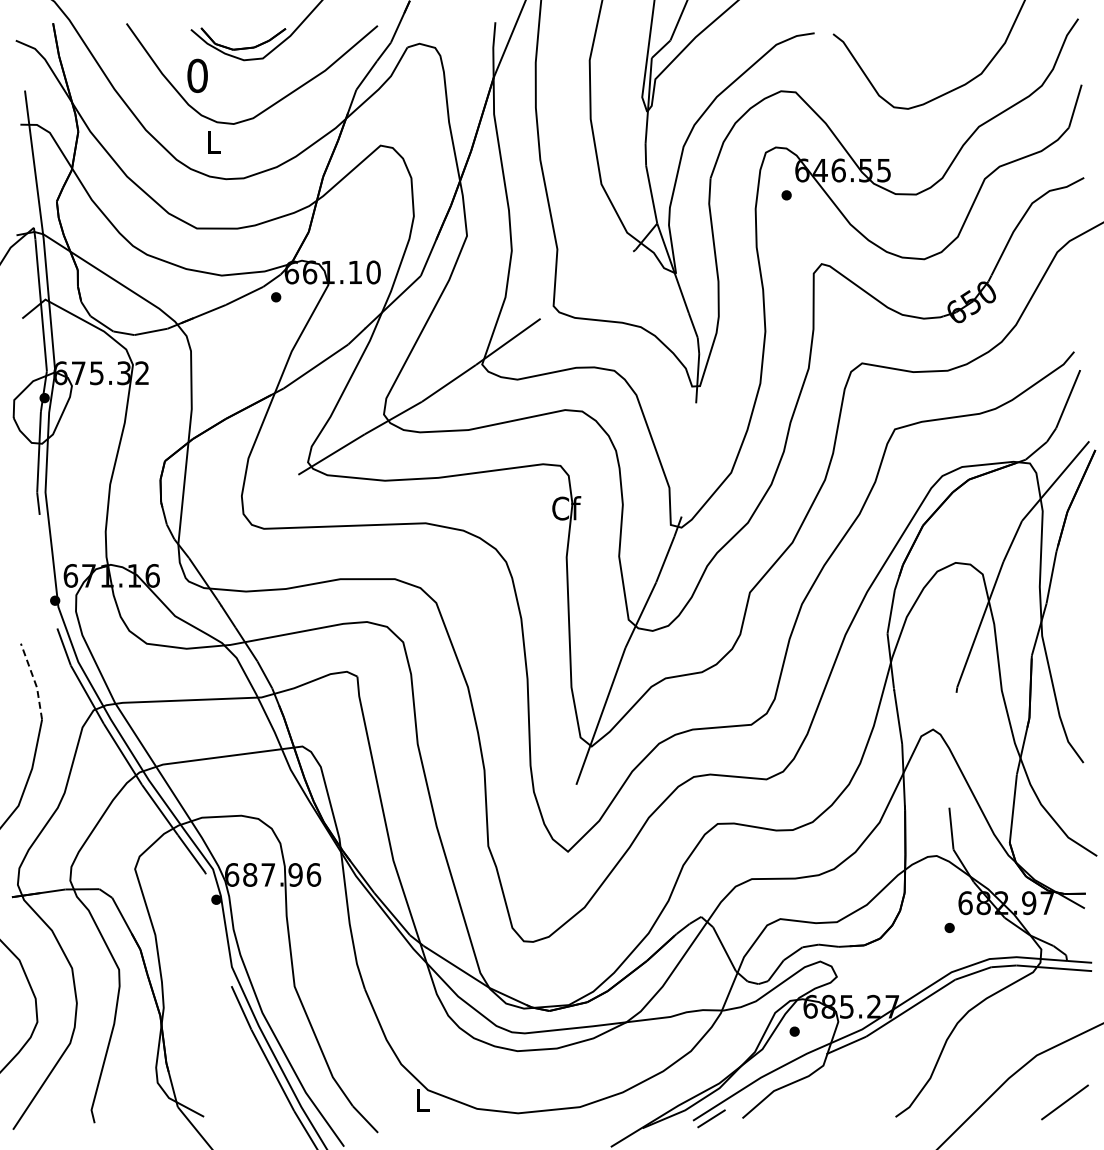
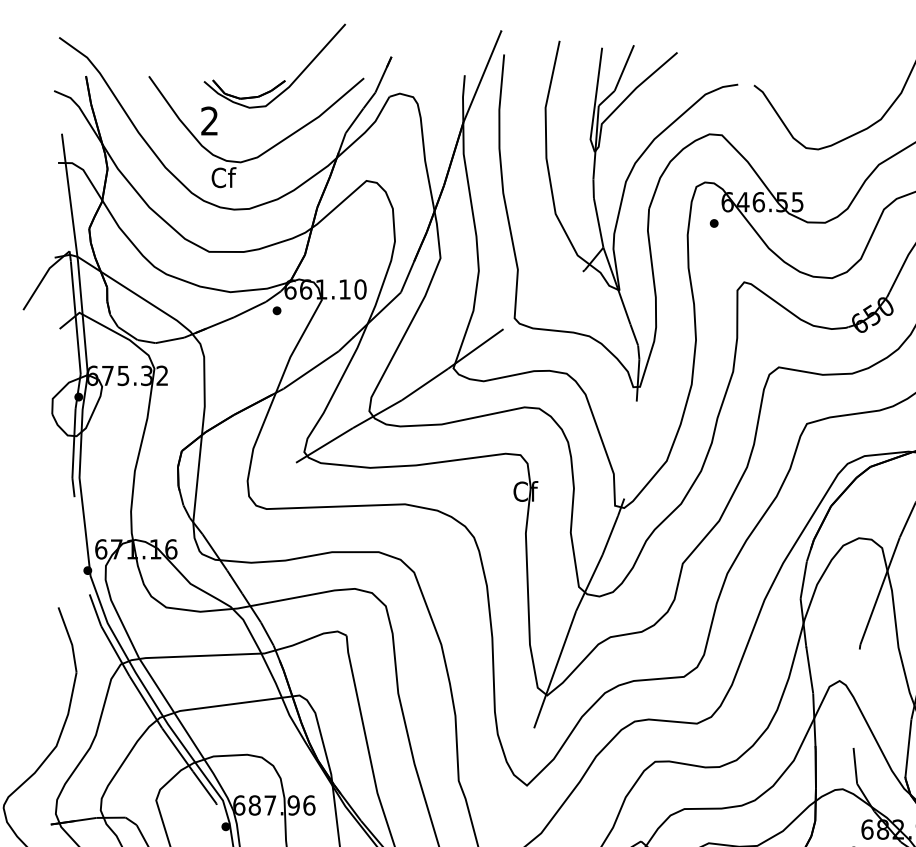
text: (197, 75) -> (209, 120), 0 -> 2
text: (213, 141) -> (223, 177), L -> Cf
line: (34, 681) -> (70, 639), dashed -> solid

